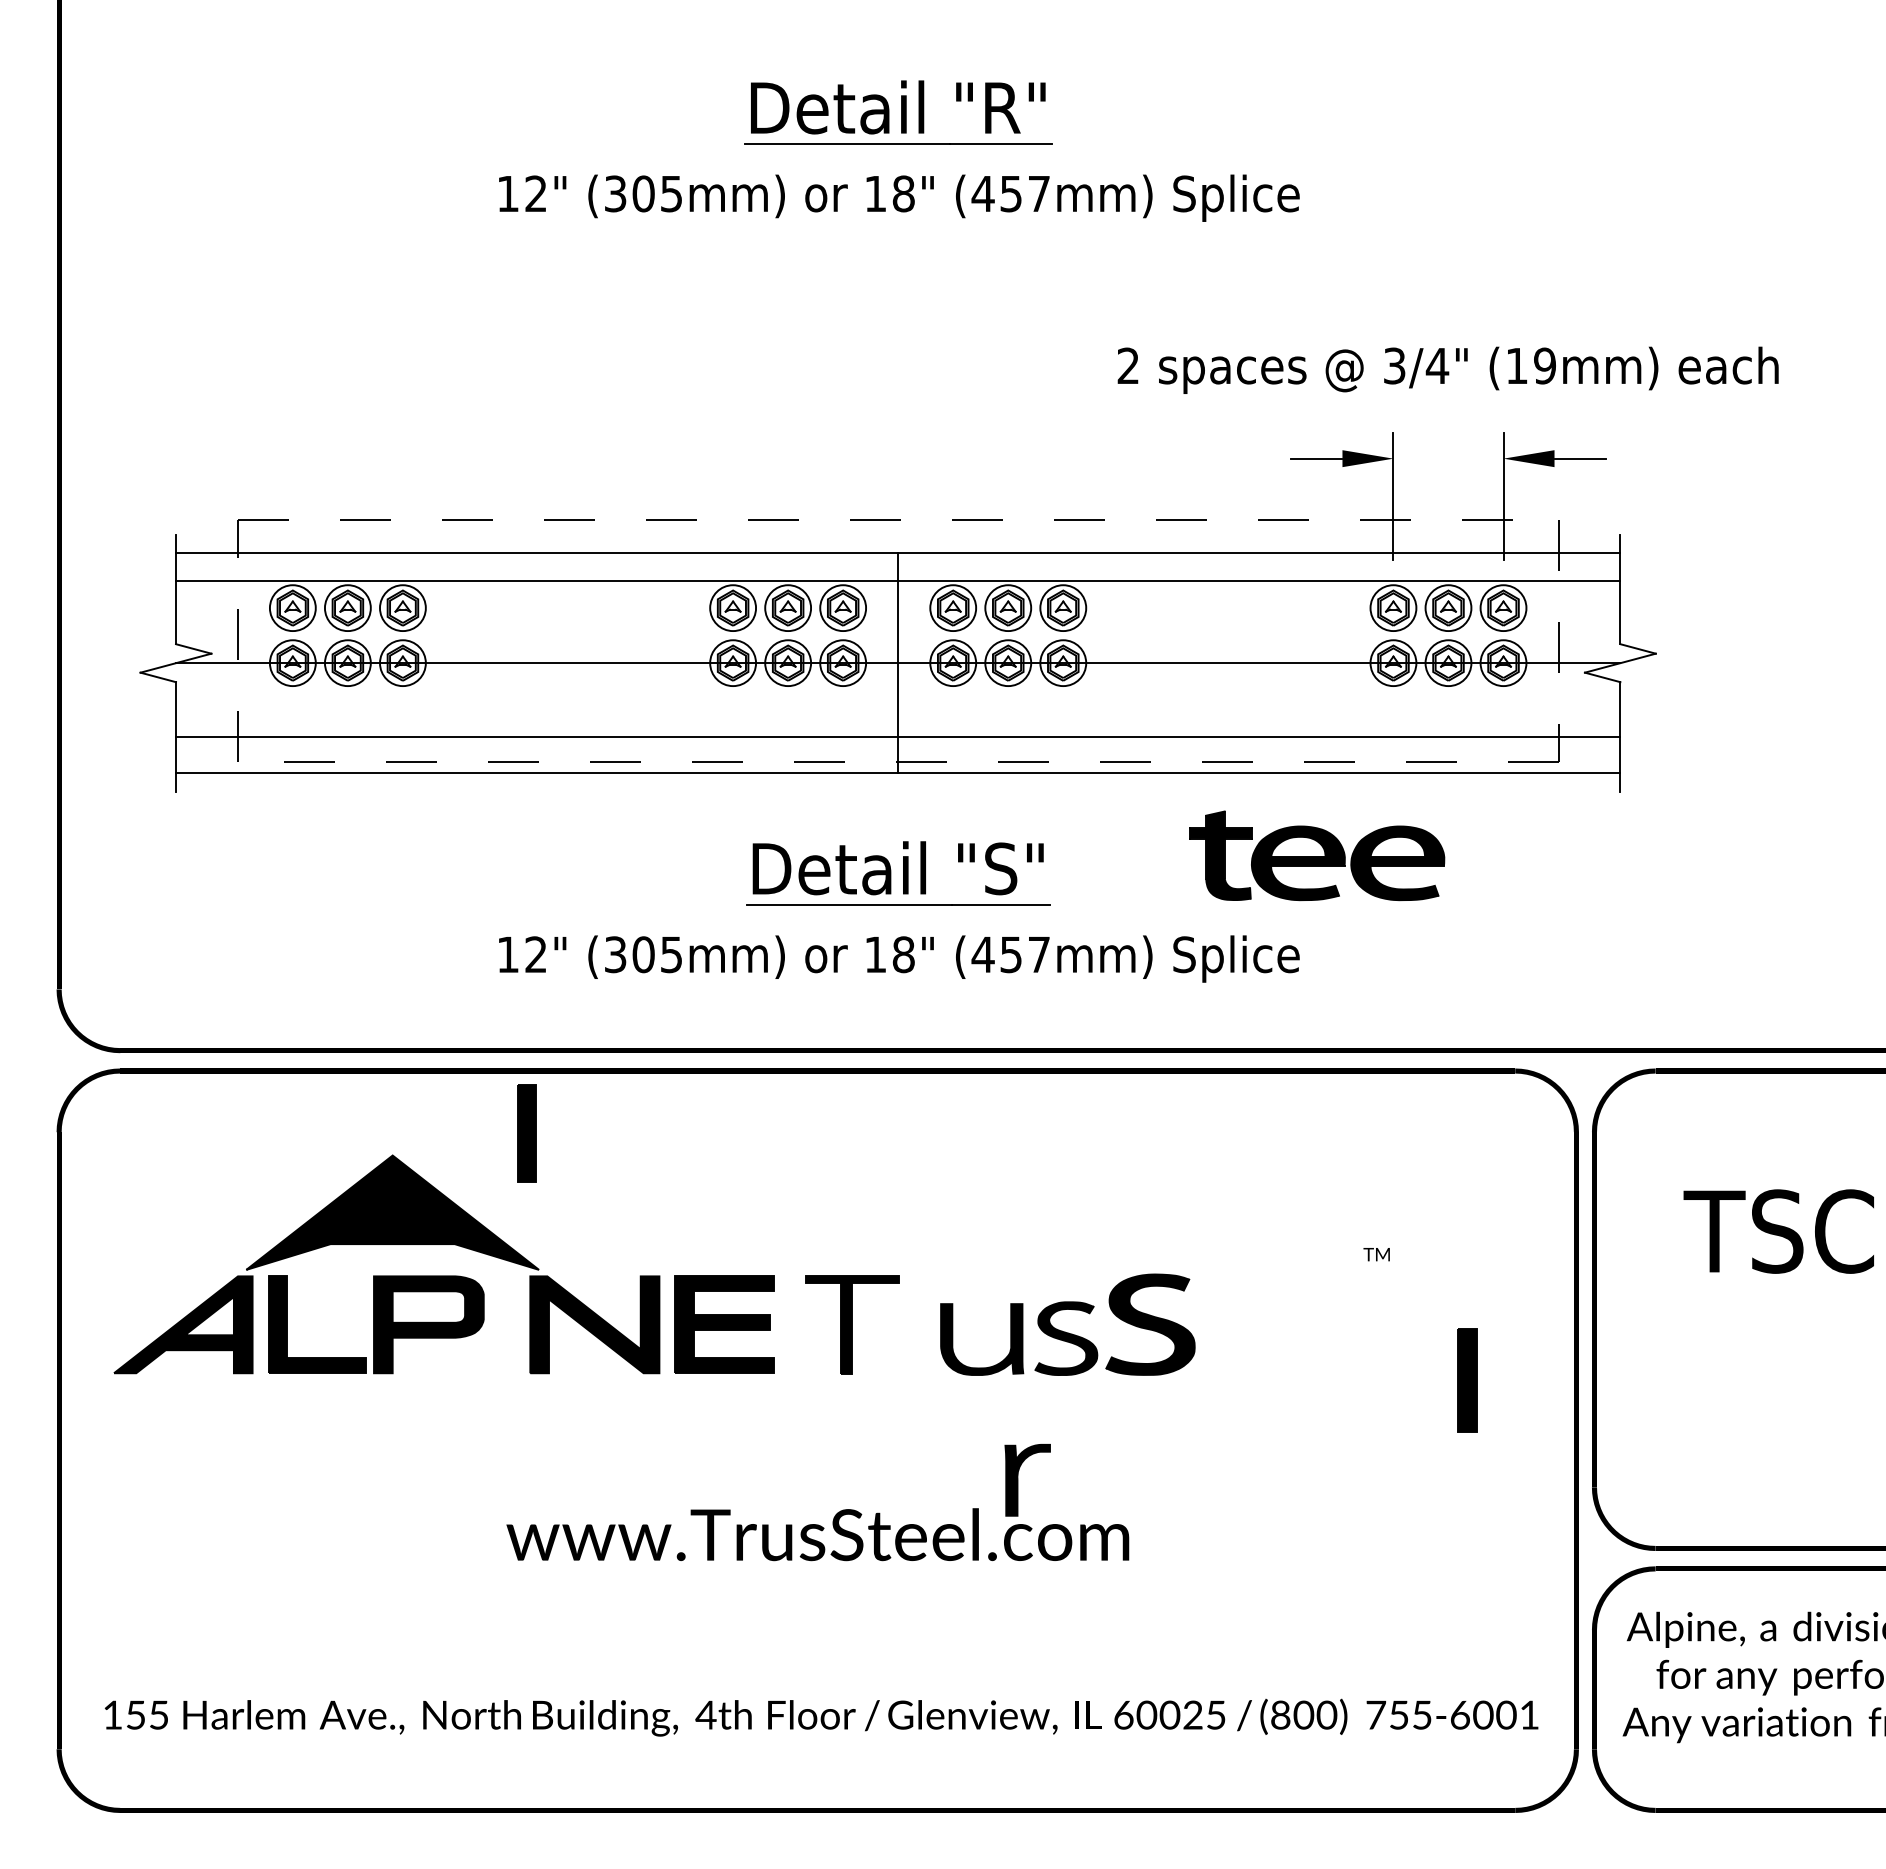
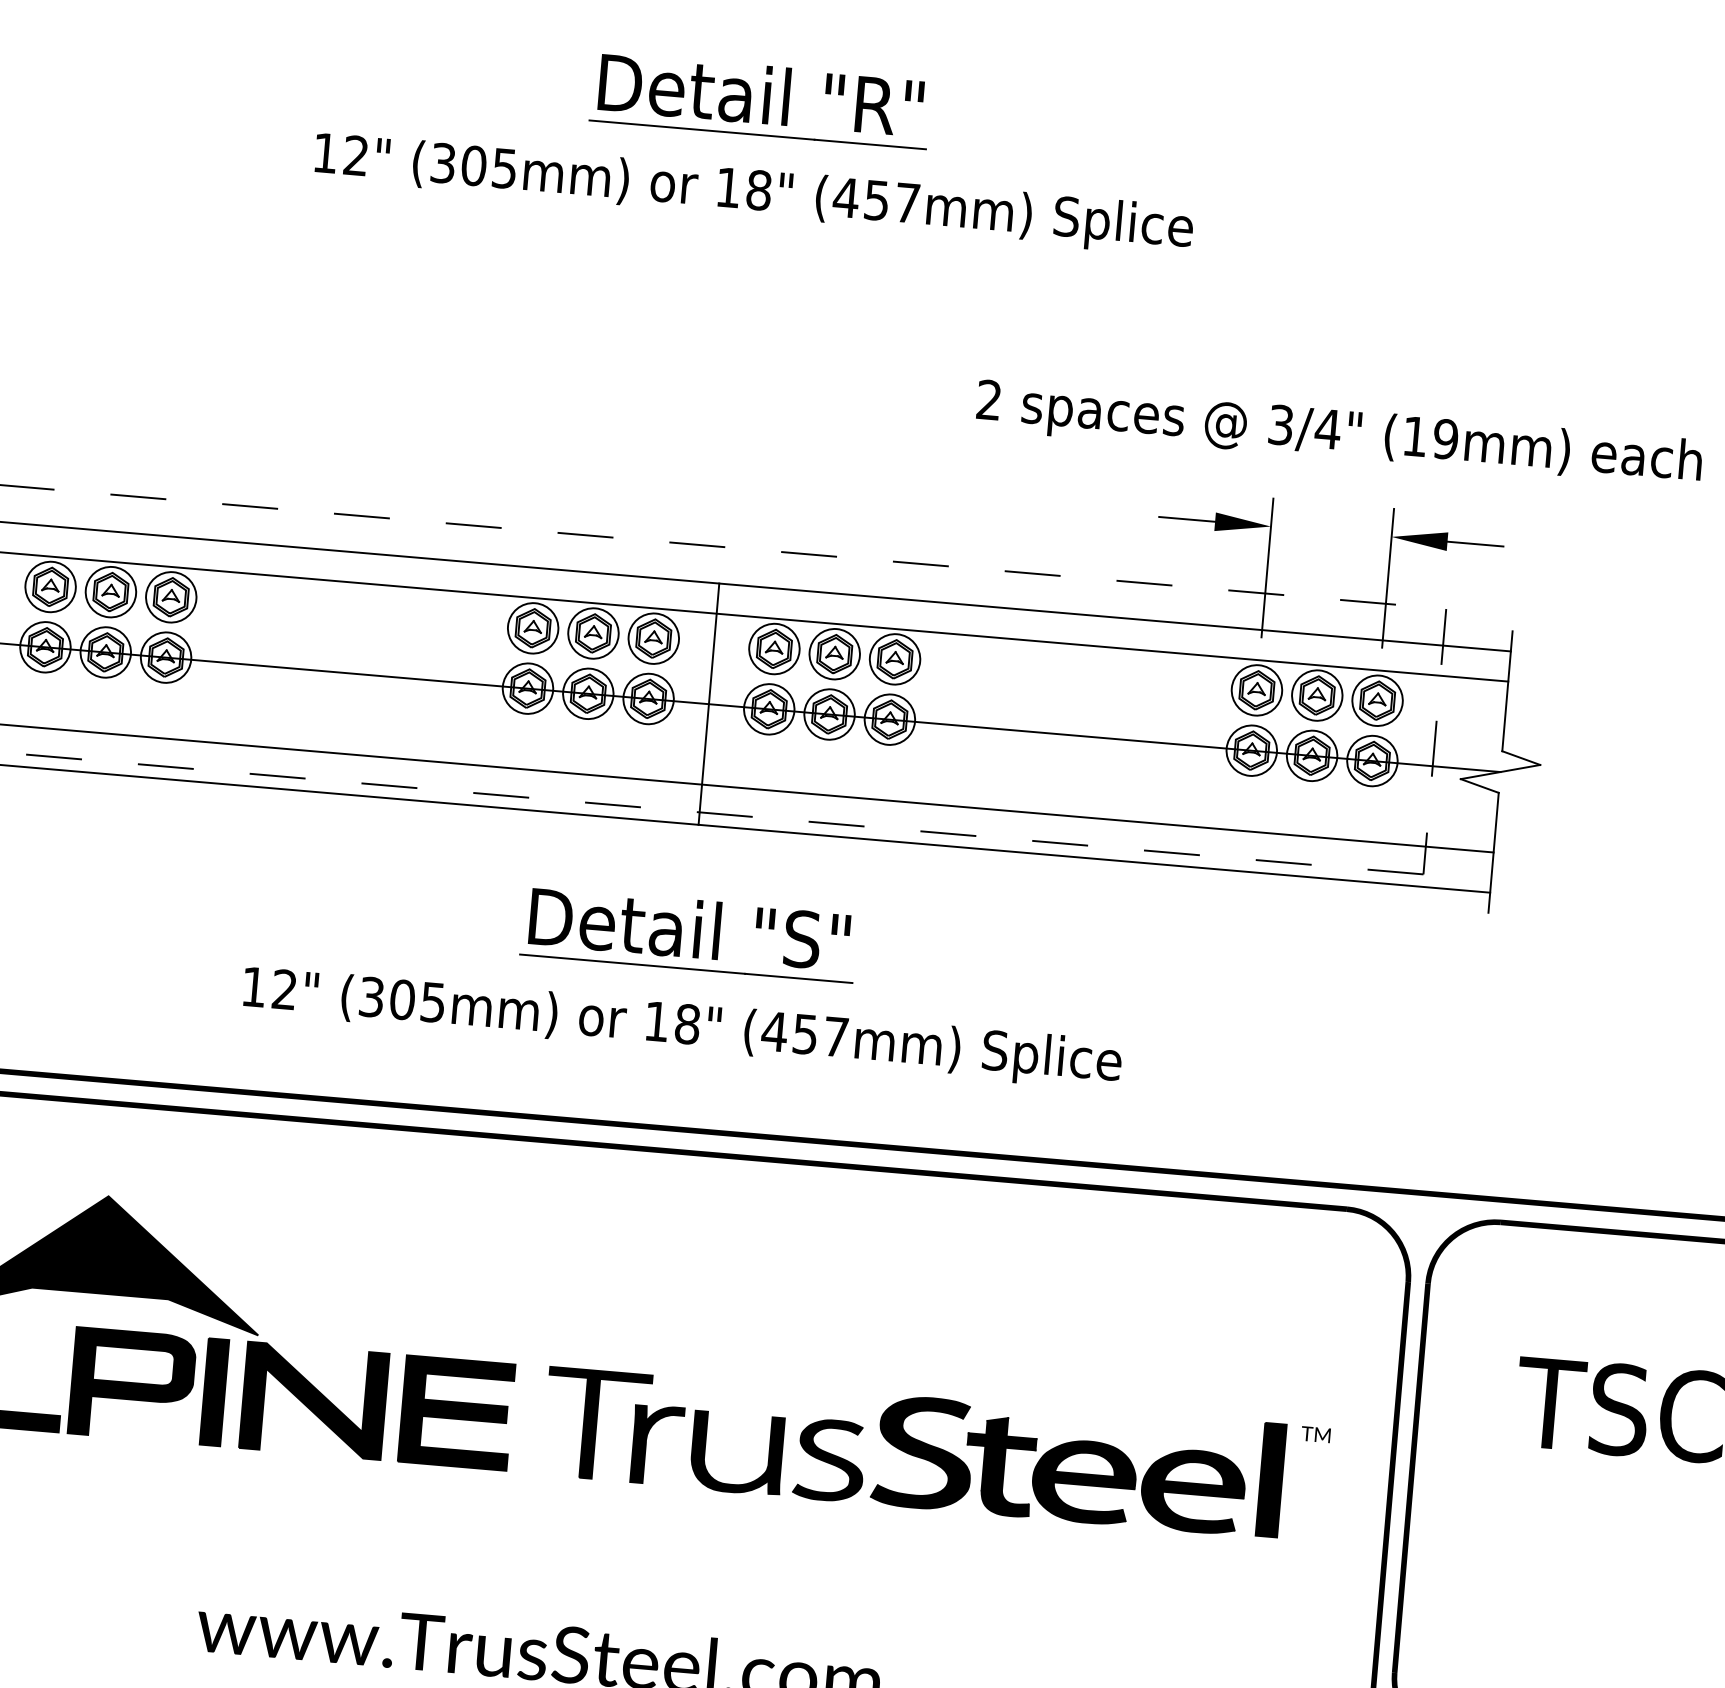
part: (1317, 855) -> (1105, 1475), moved
part: (526, 1133) -> (214, 1391), moved
text: (1376, 1254) -> (1315, 1434), moved
part: (1467, 1380) -> (1270, 1480), moved
part: (1018, 1480) -> (646, 1444), moved

